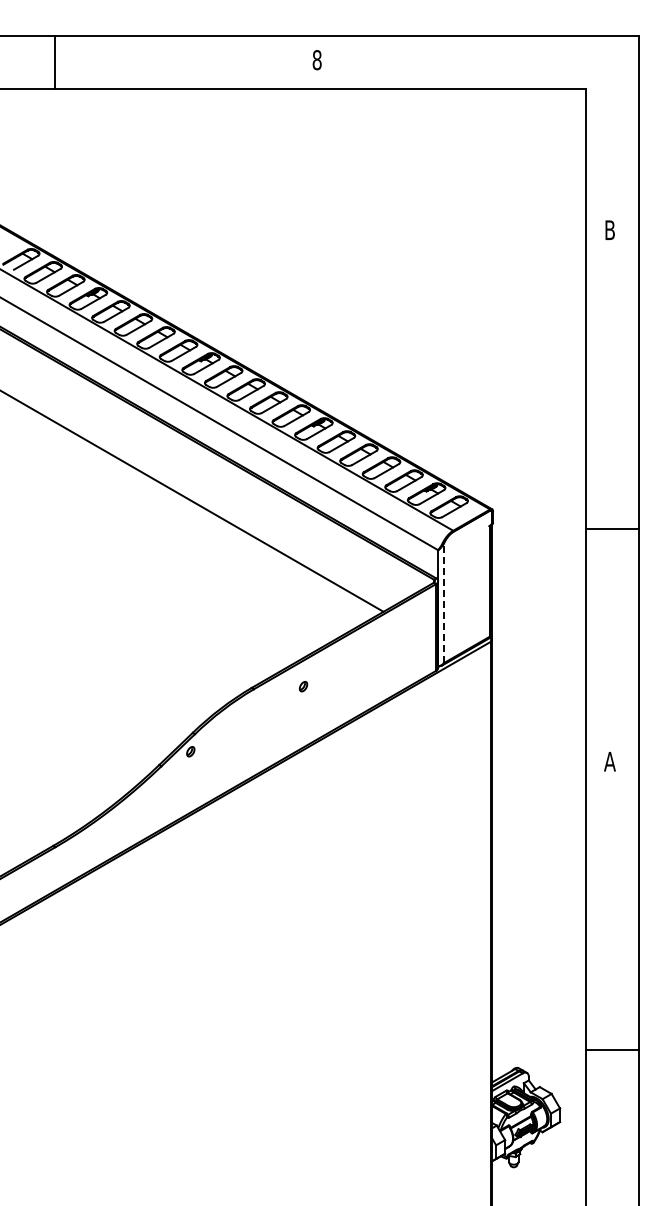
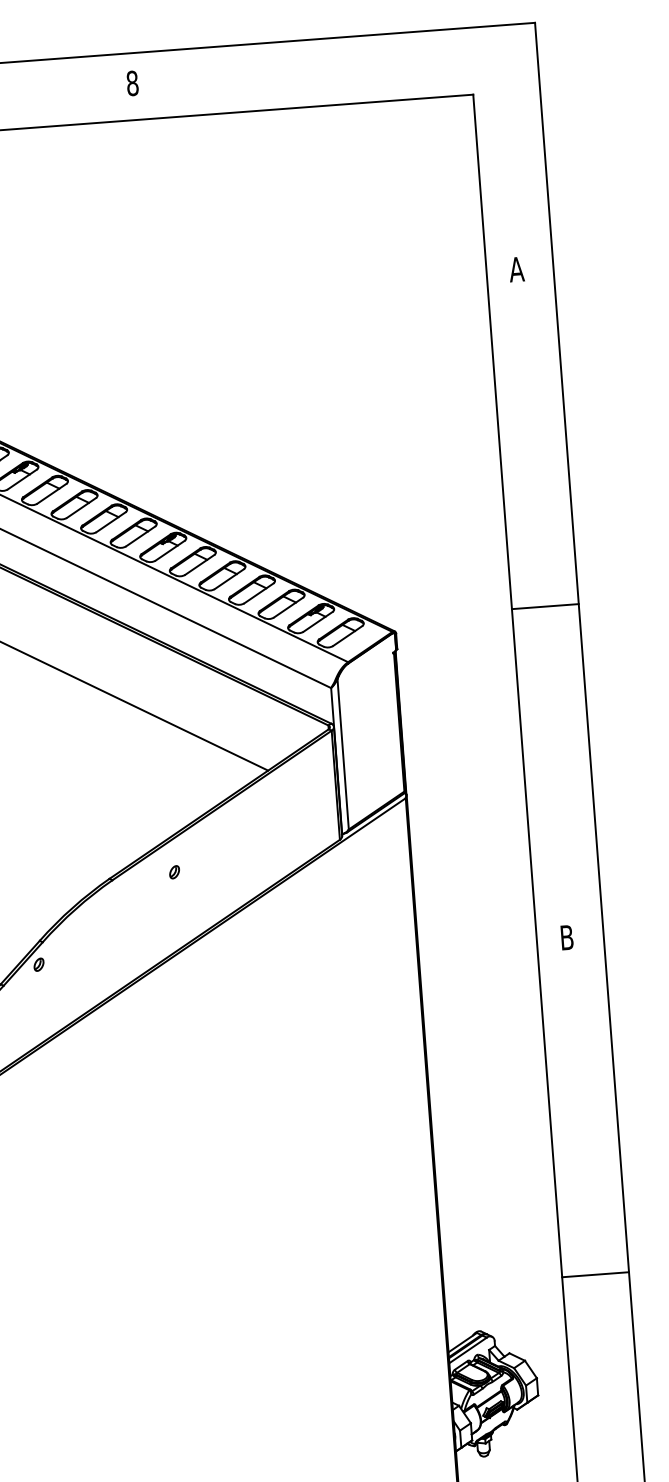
text: (609, 229) -> (516, 268), B -> A
line: (612, 528) -> (545, 606), moved
line: (443, 603) -> (342, 754), dashed -> solid
text: (609, 761) -> (566, 937), A -> B
line: (612, 1050) -> (595, 1275), moved

